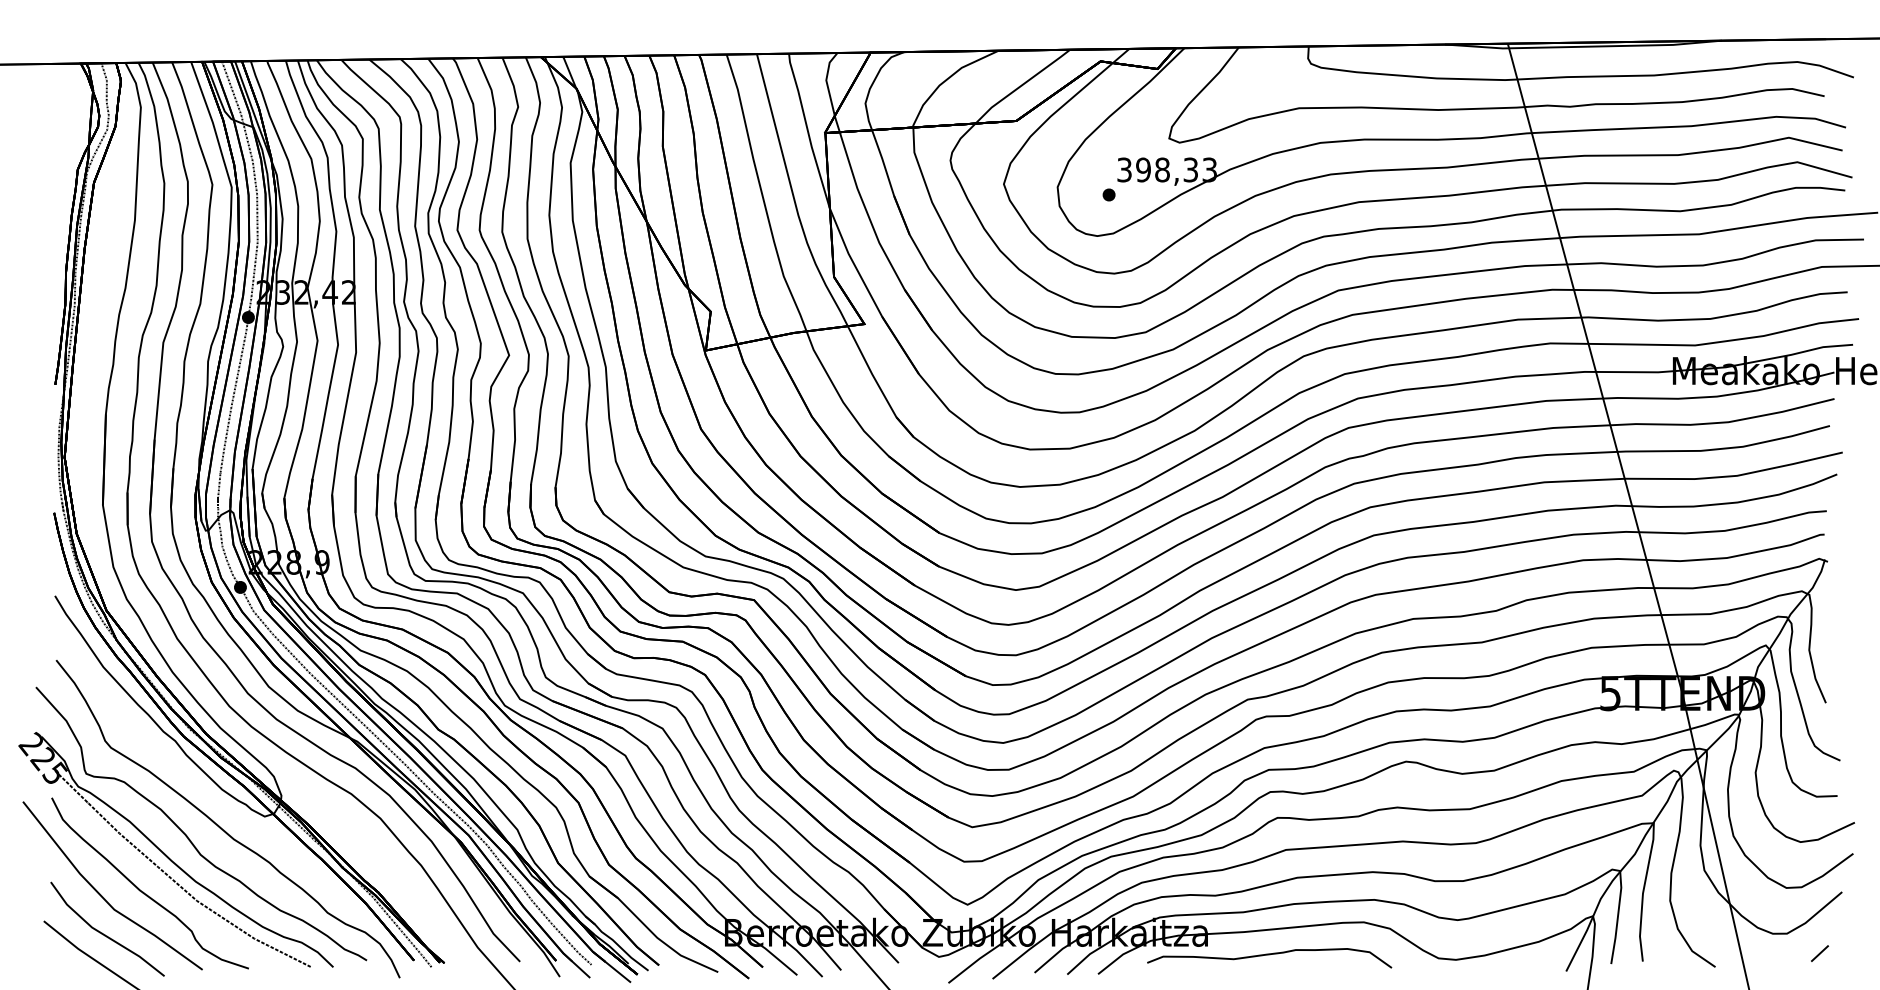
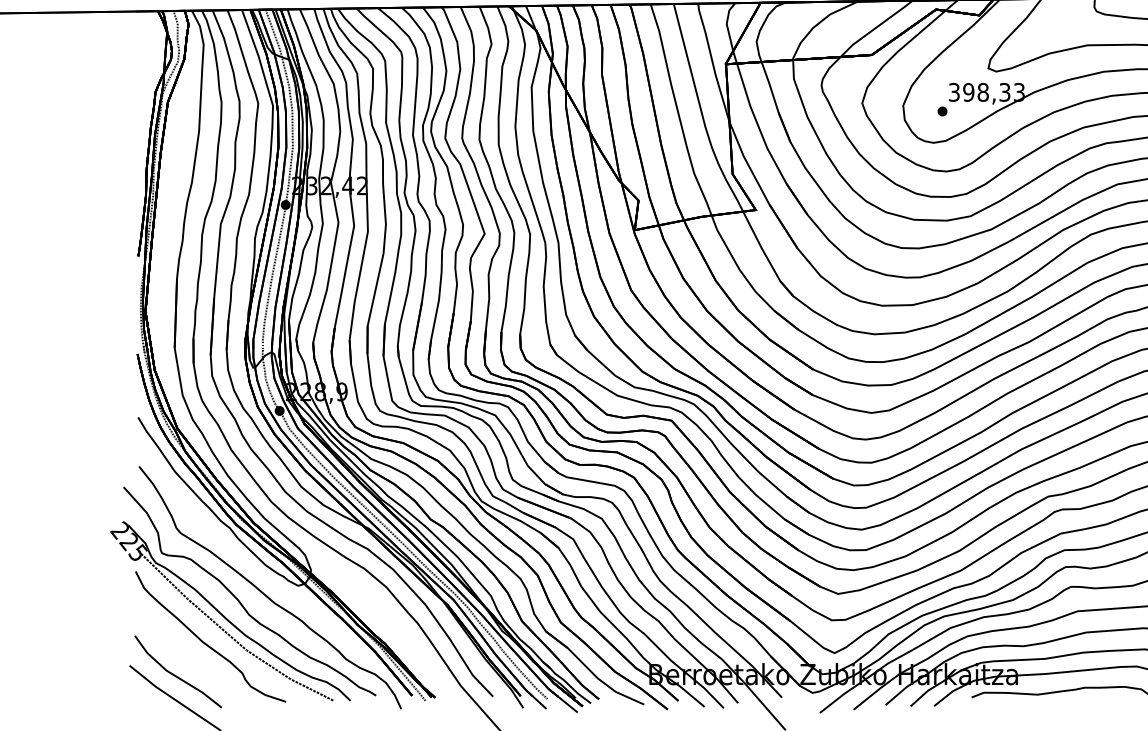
line: (102, 895) -> (174, 646), removed

